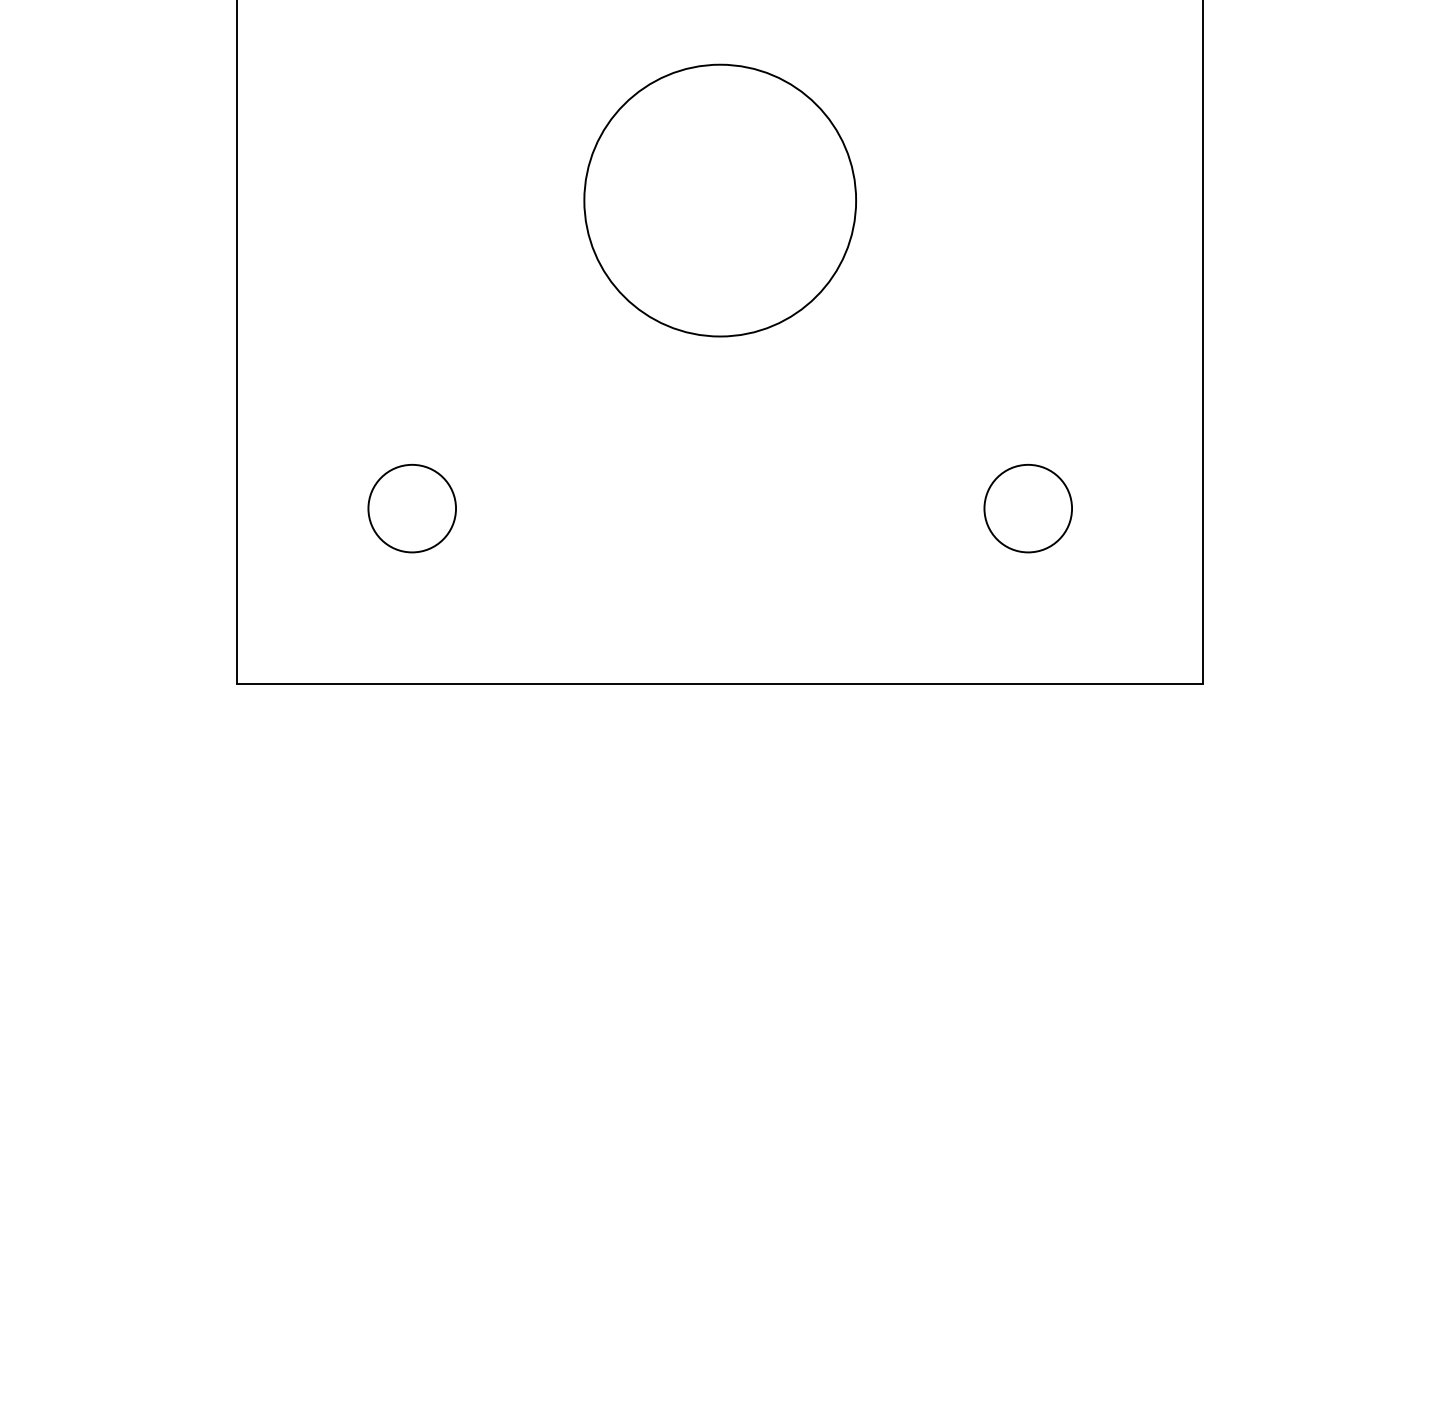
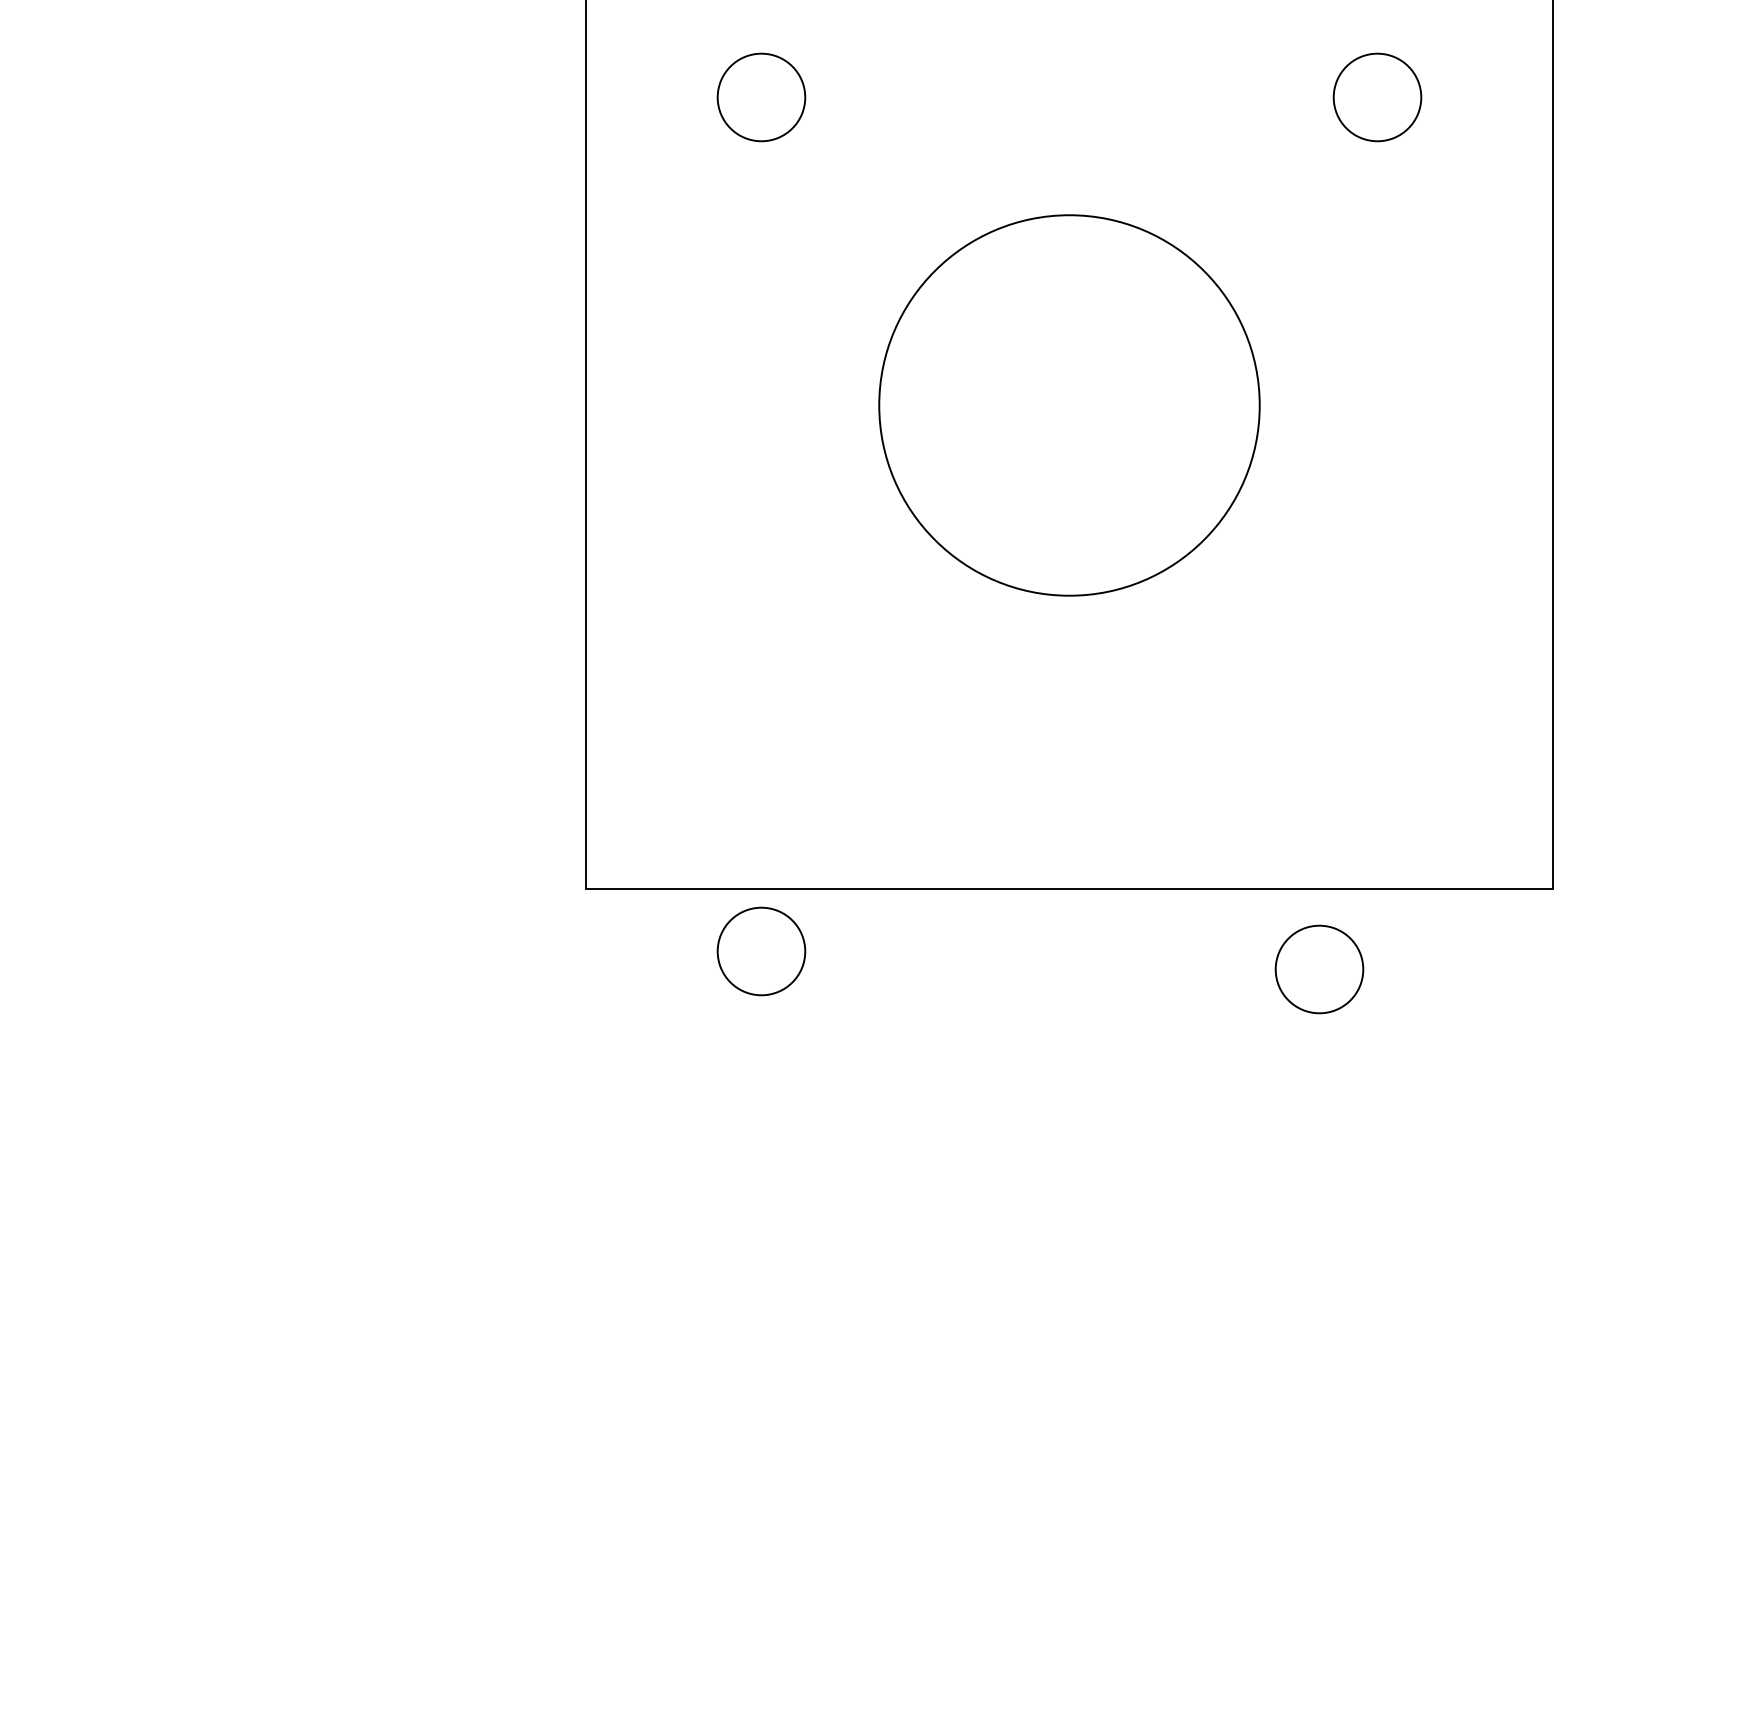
circle: (720, 200) -> (1069, 405), size x1.4
circle: (412, 508) -> (761, 951), moved
circle: (1028, 508) -> (1319, 969), moved

